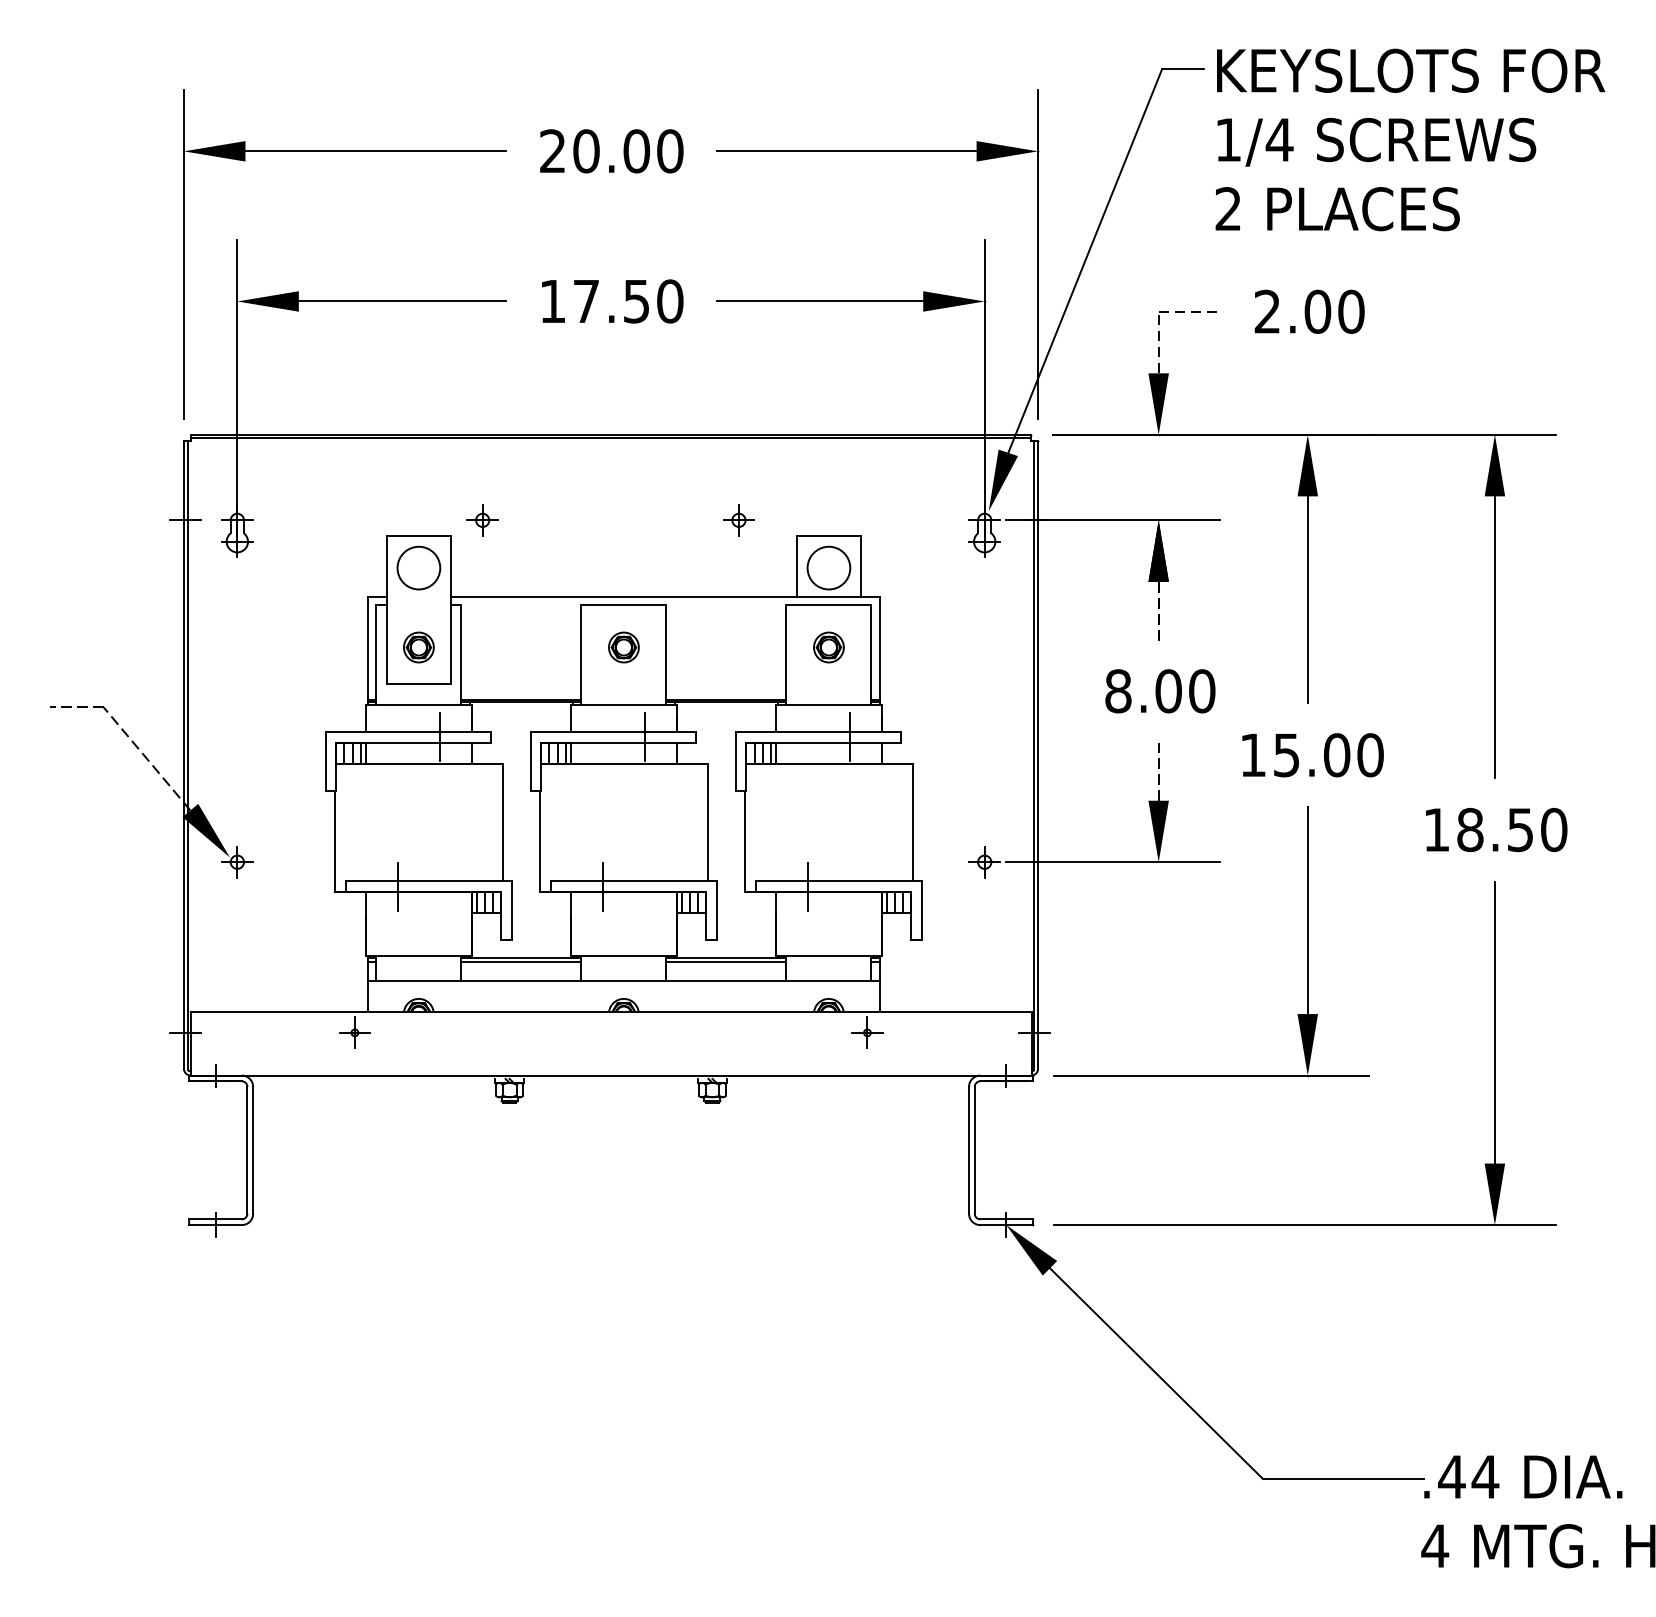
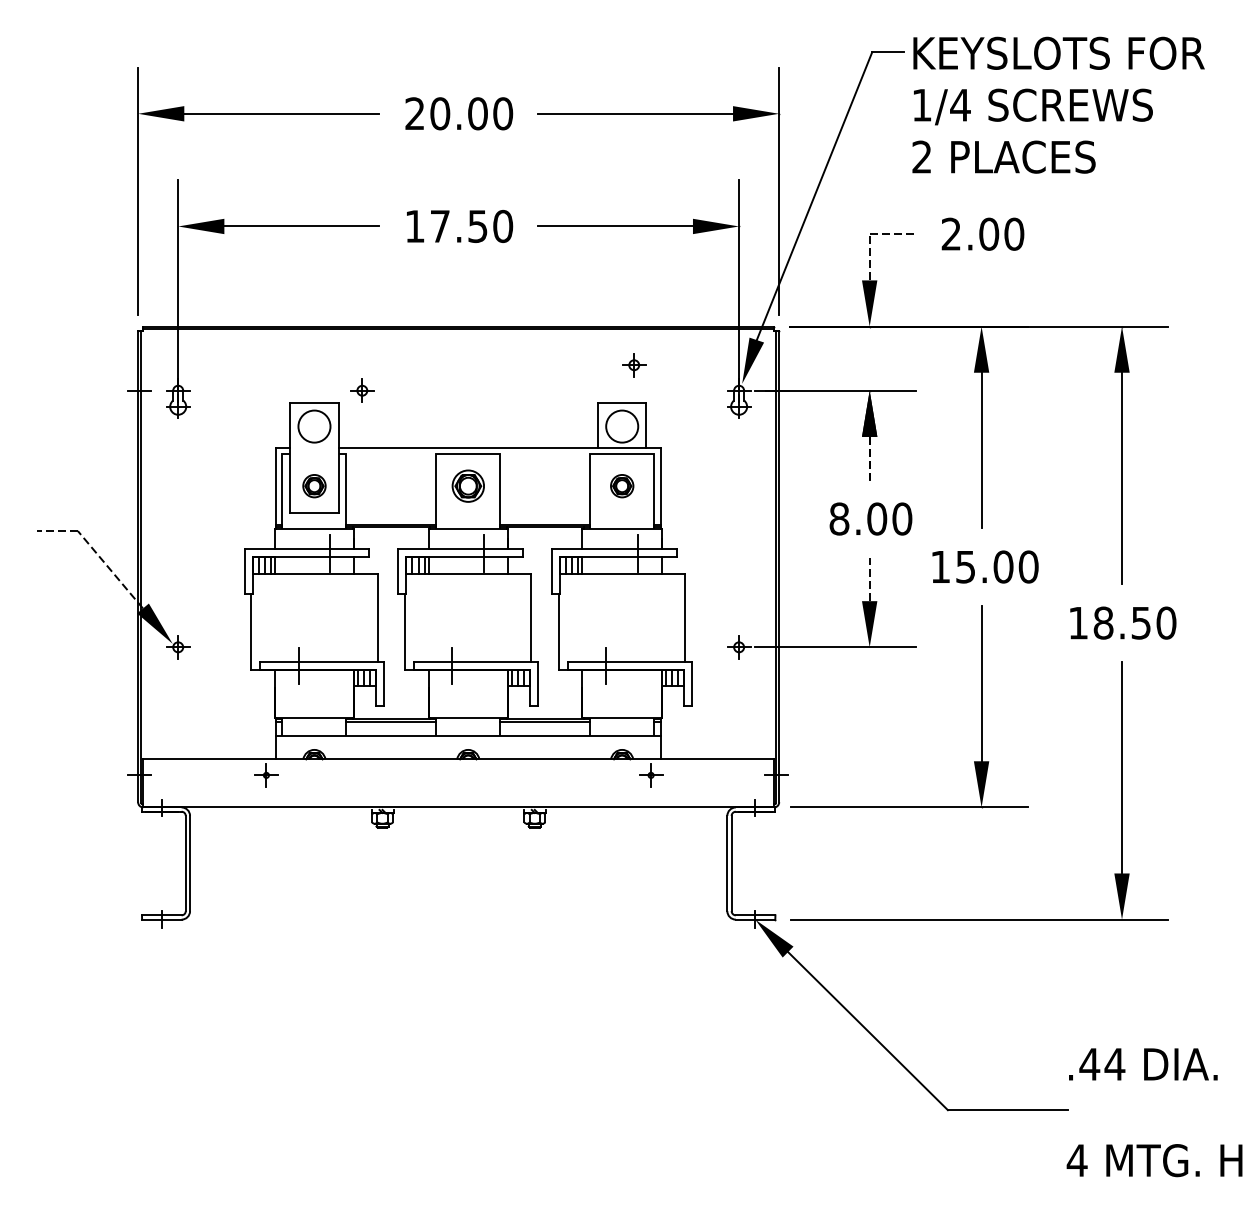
part: (738, 520) -> (633, 365), moved
part: (623, 647) -> (468, 486), size x1.4
text: (1523, 1476) -> (1143, 1064), moved

